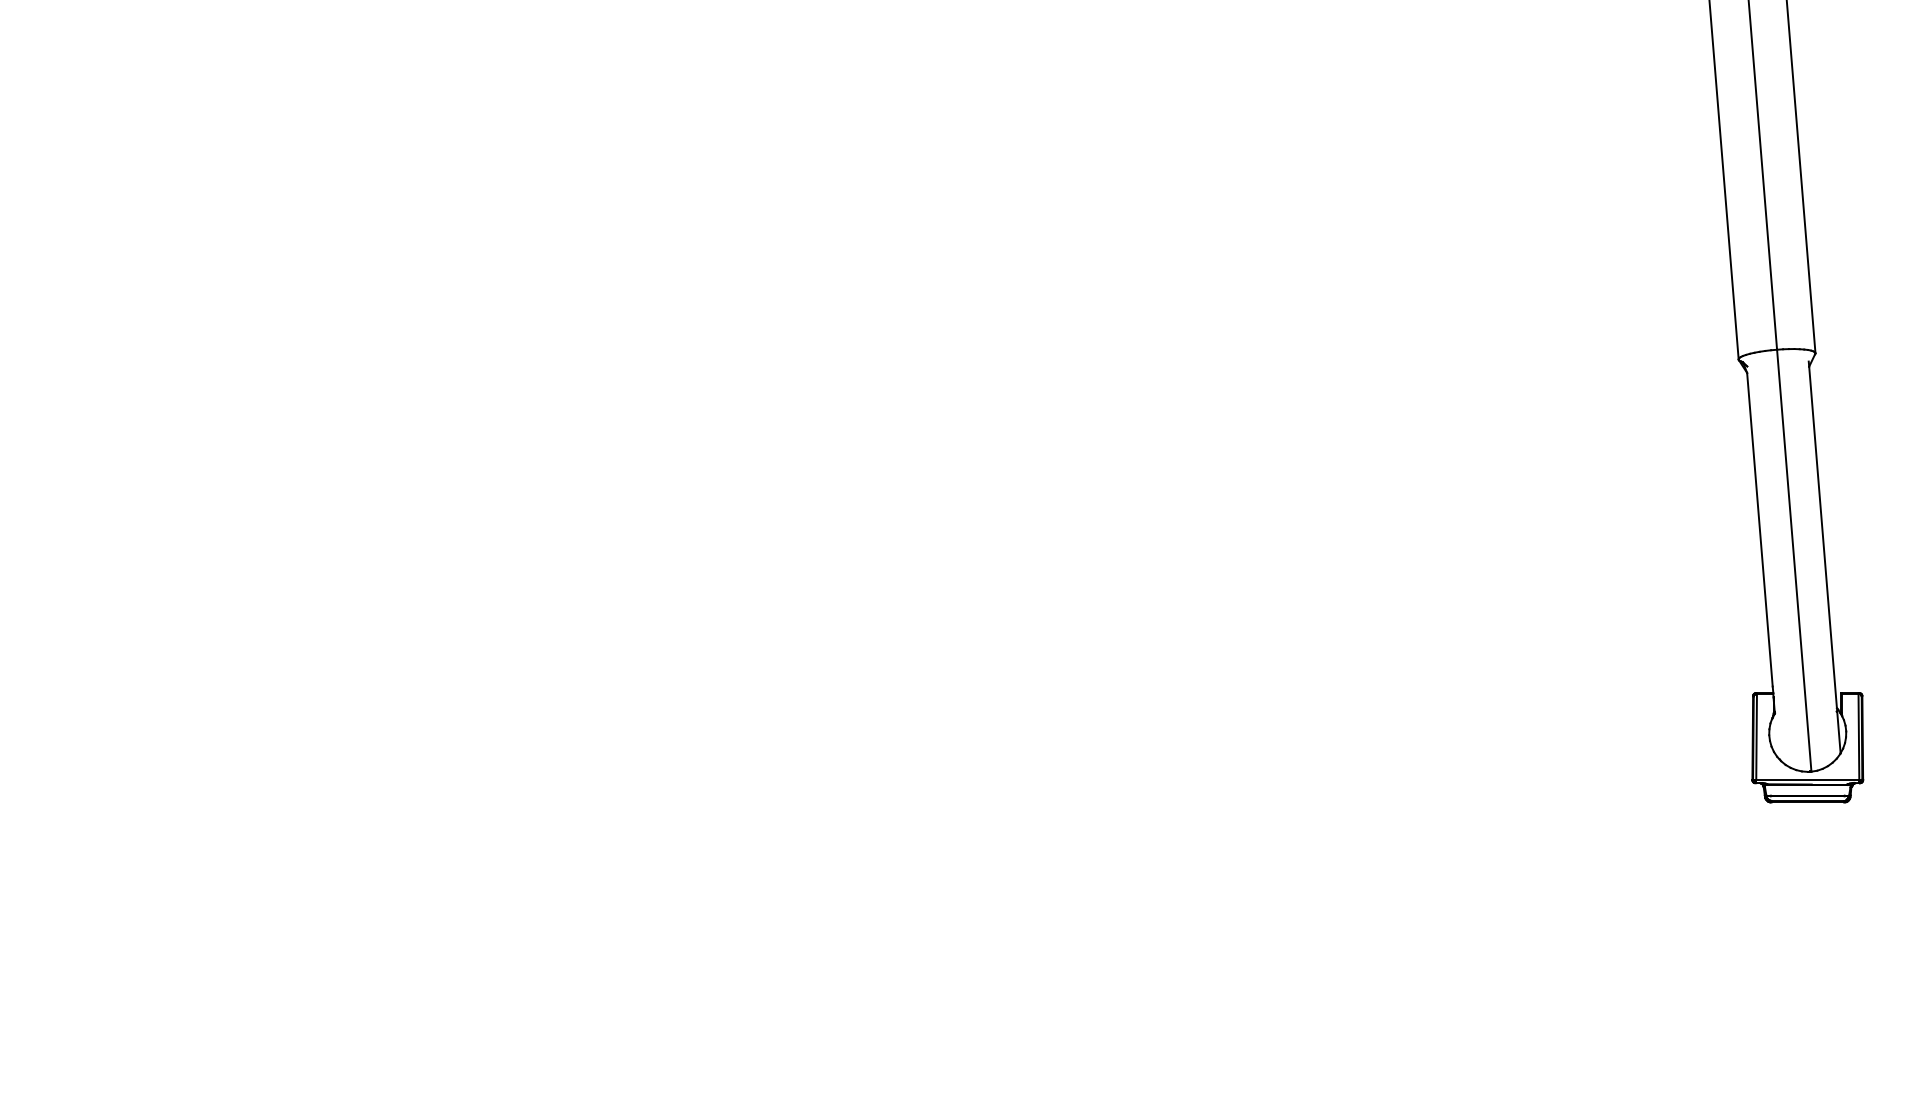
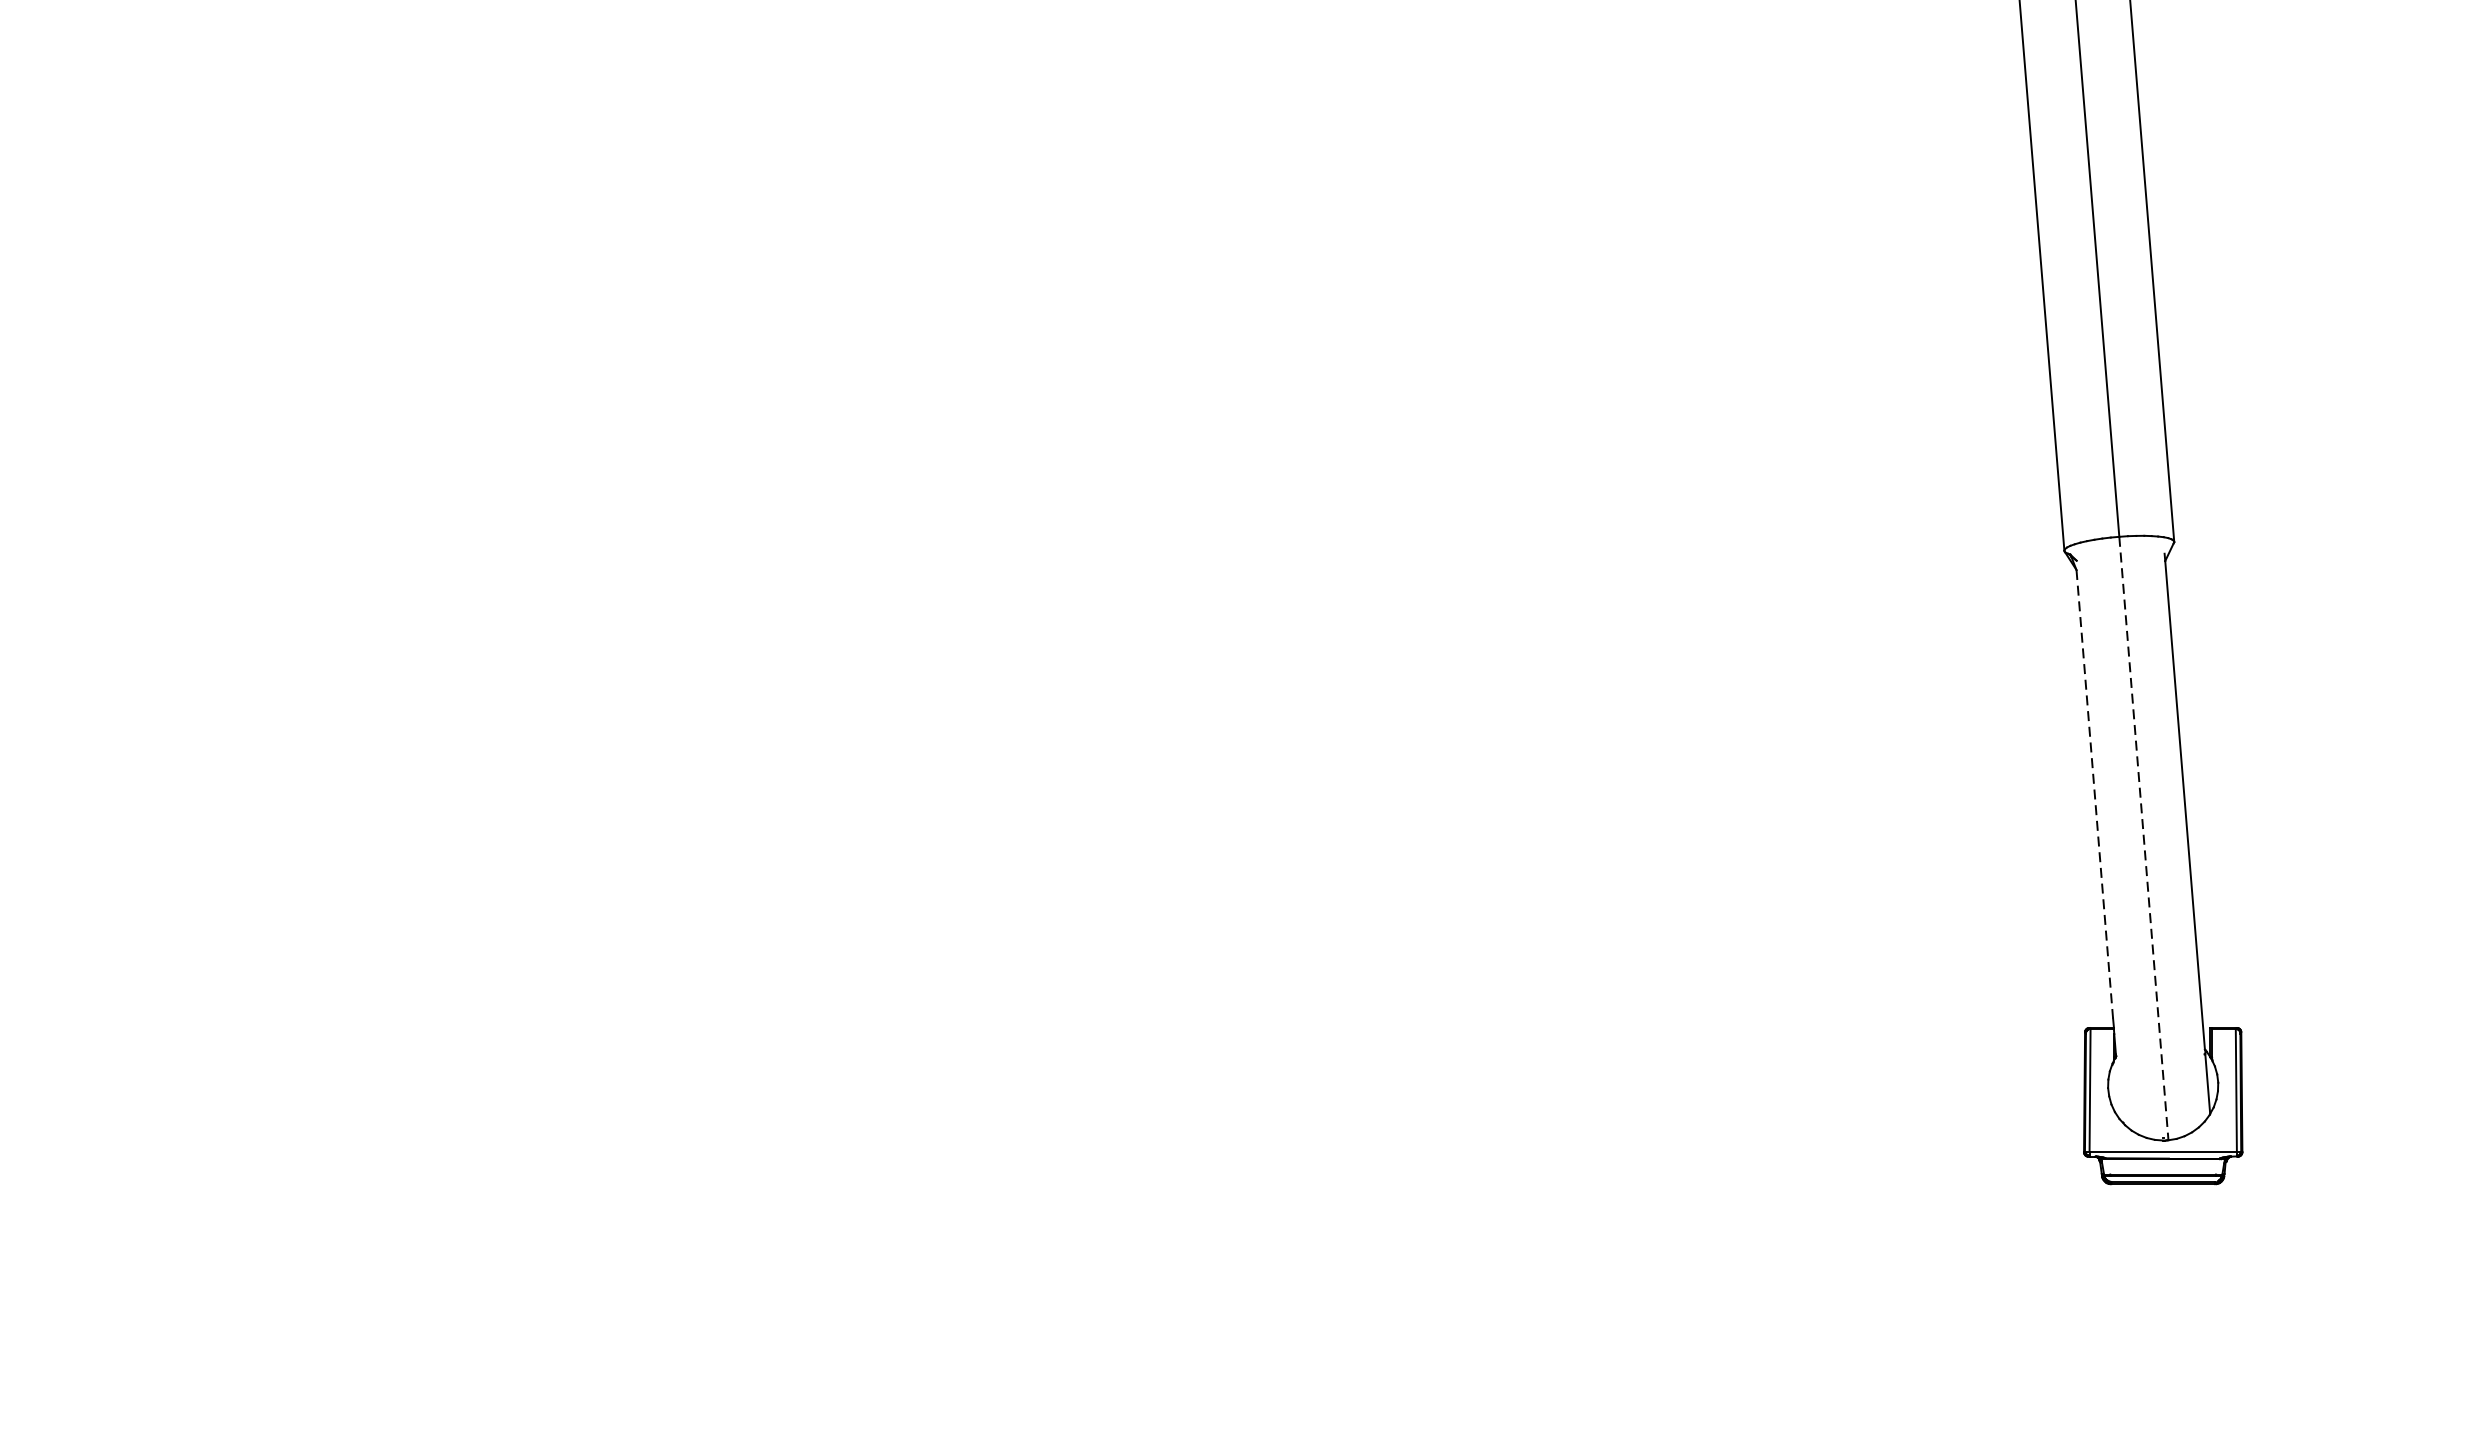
line: (1759, 530) -> (2094, 795), solid -> dashed
line: (1794, 560) -> (2144, 838), solid -> dashed

